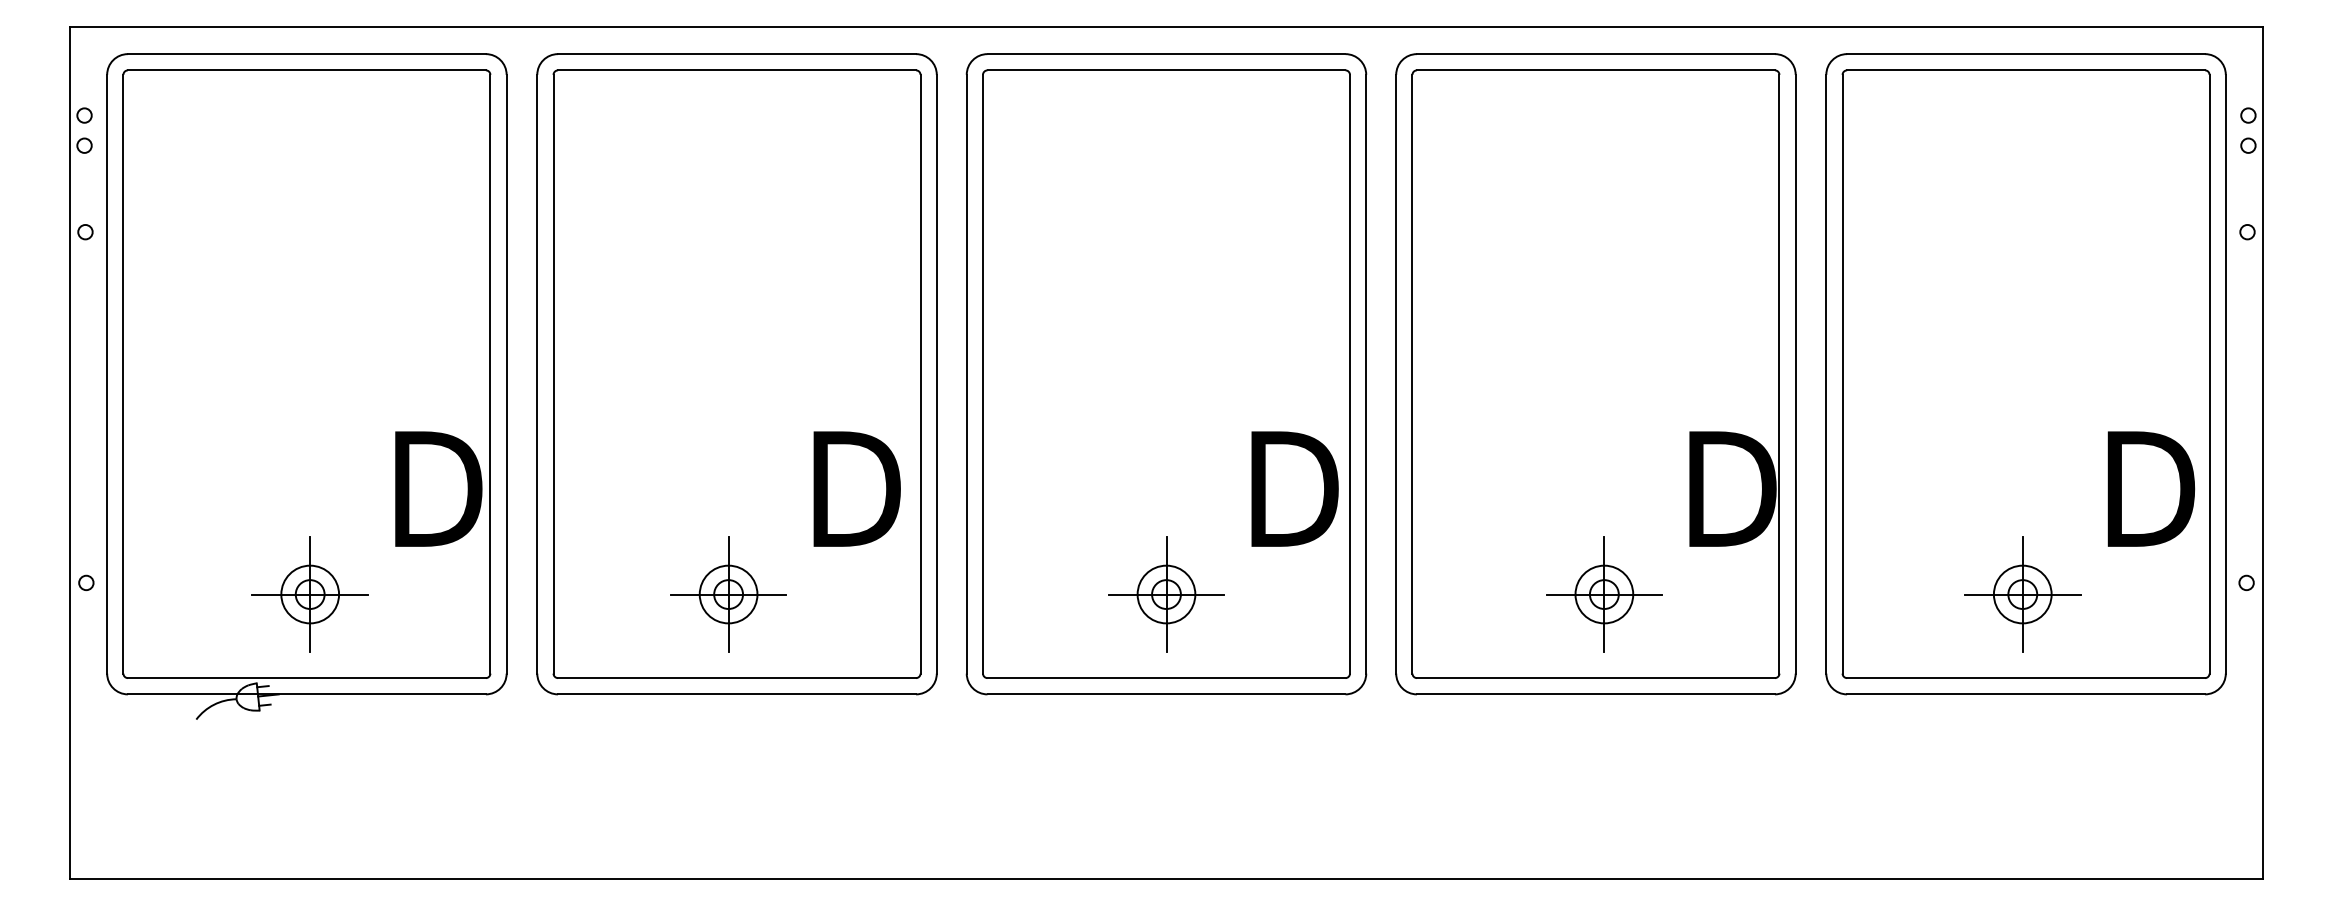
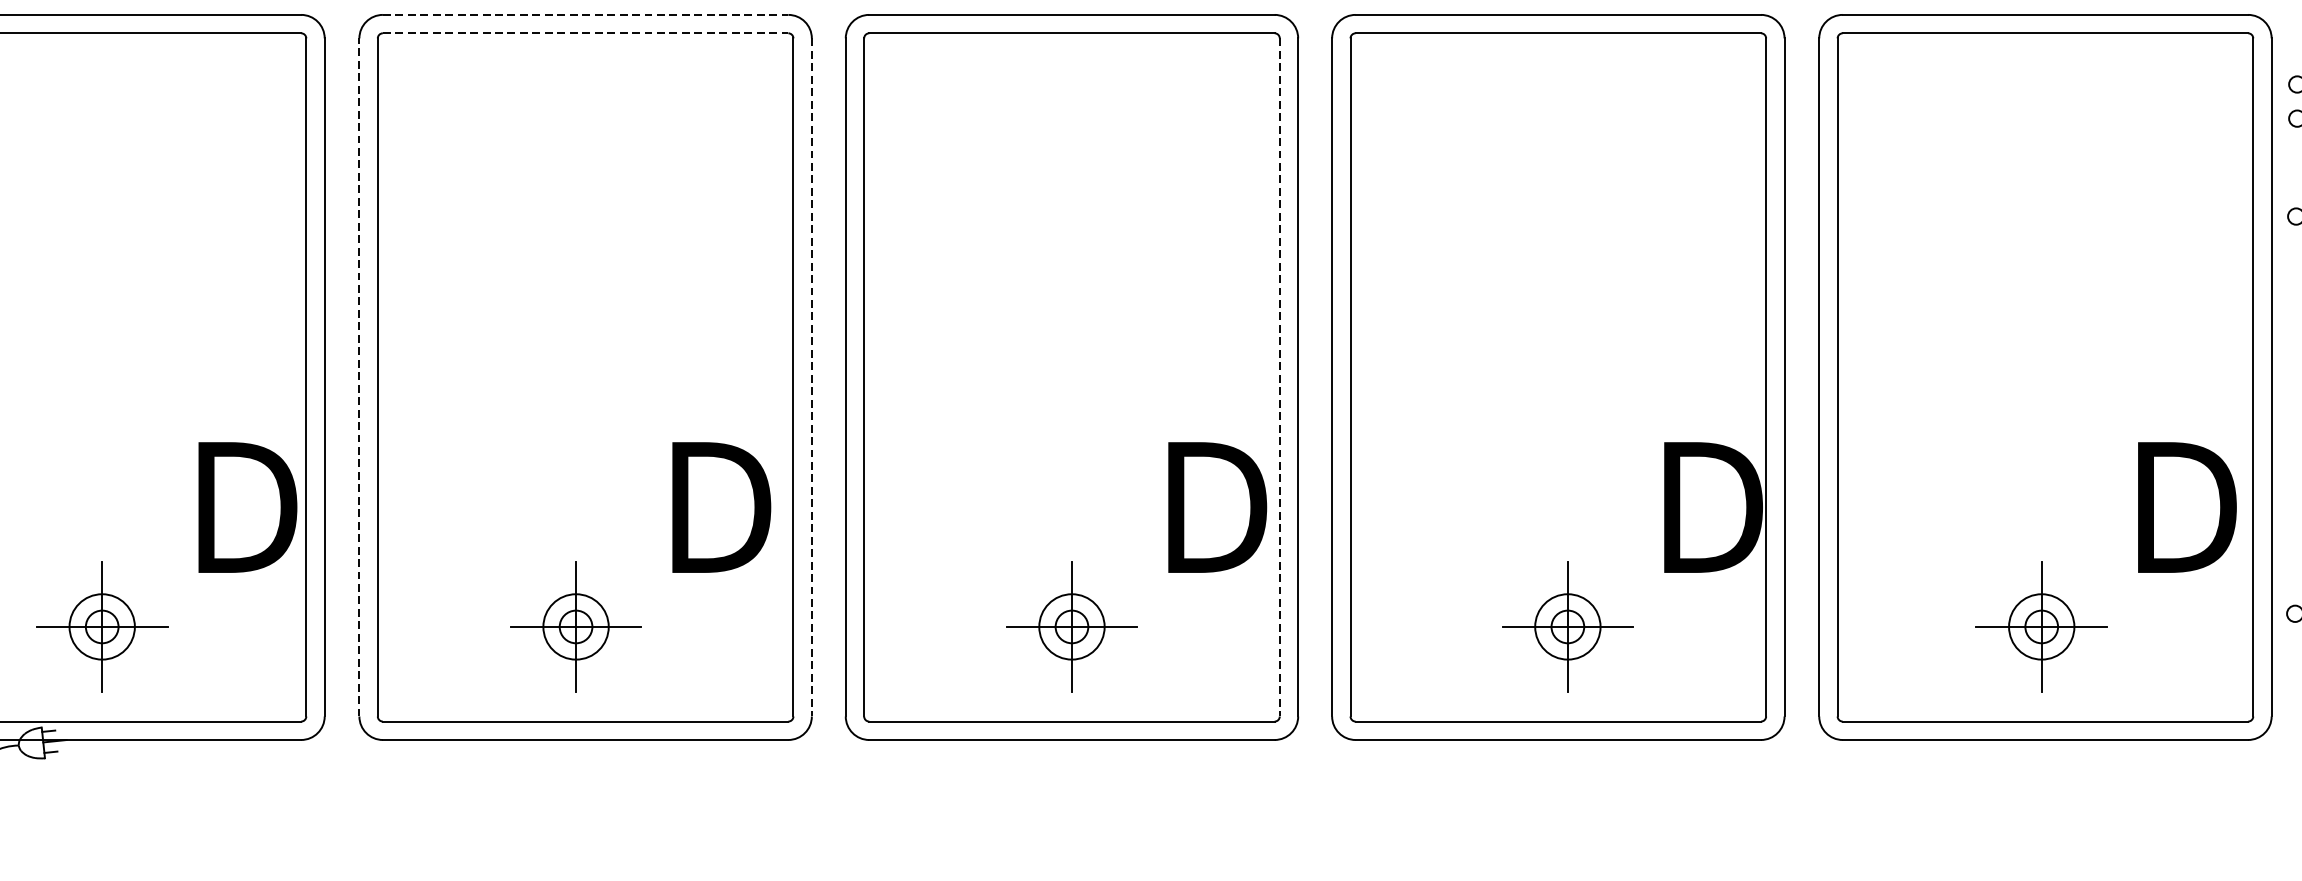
line: (737, 54) -> (586, 15), solid -> dashed
line: (737, 70) -> (586, 33), solid -> dashed
line: (537, 373) -> (359, 376), solid -> dashed
line: (936, 374) -> (811, 377), solid -> dashed
line: (1350, 374) -> (1280, 377), solid -> dashed

